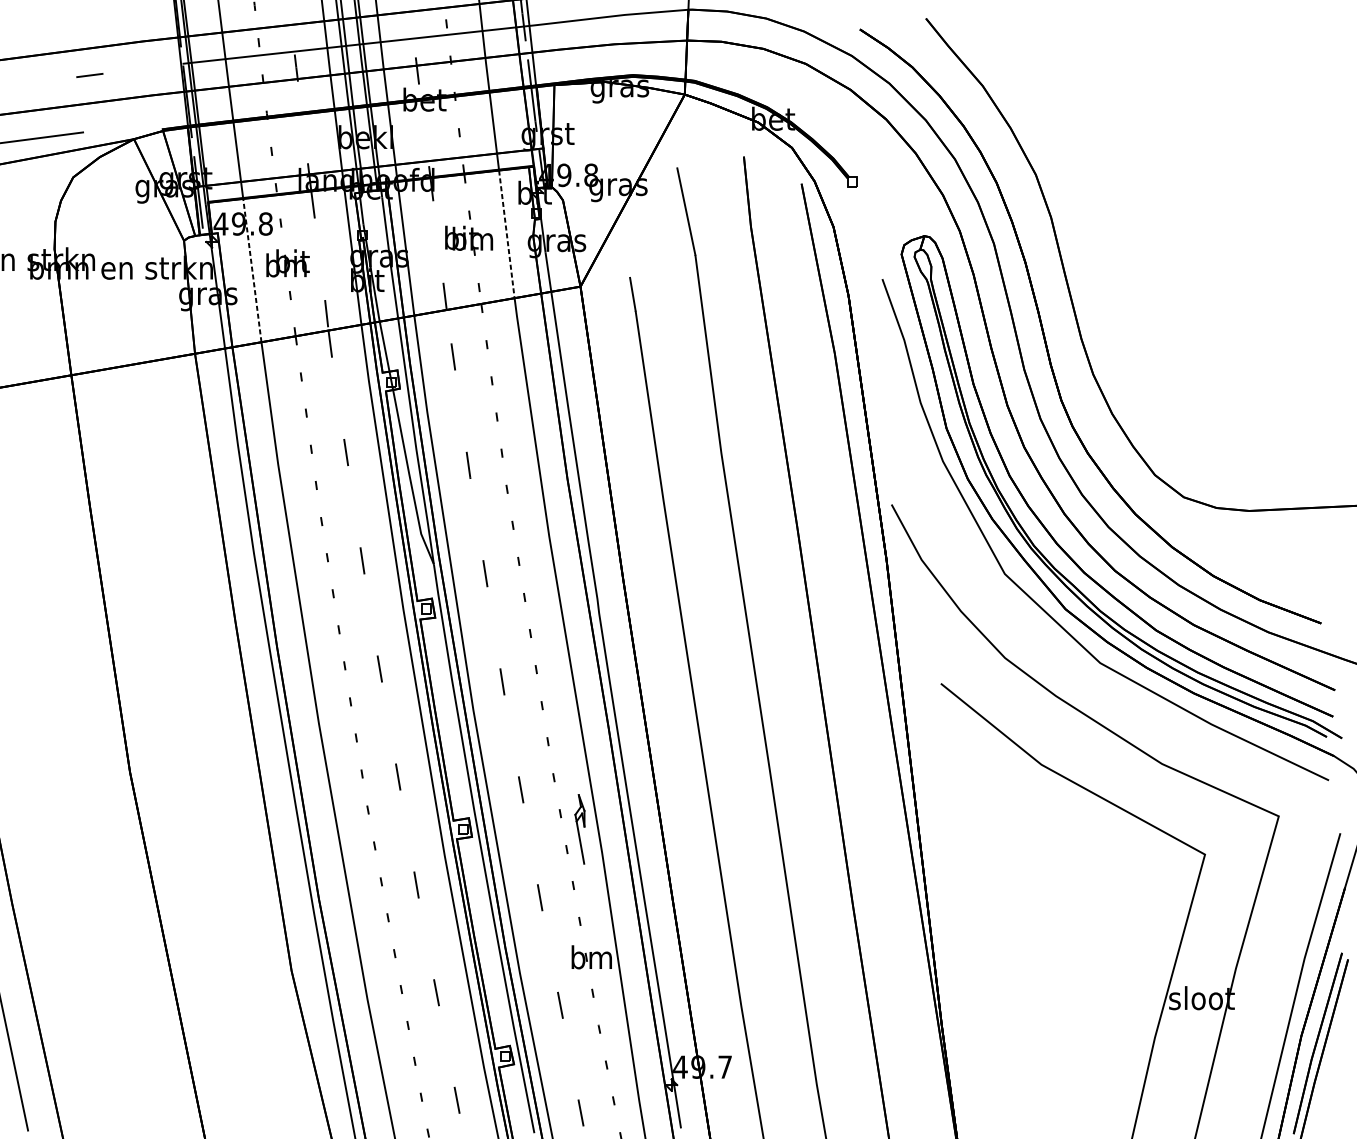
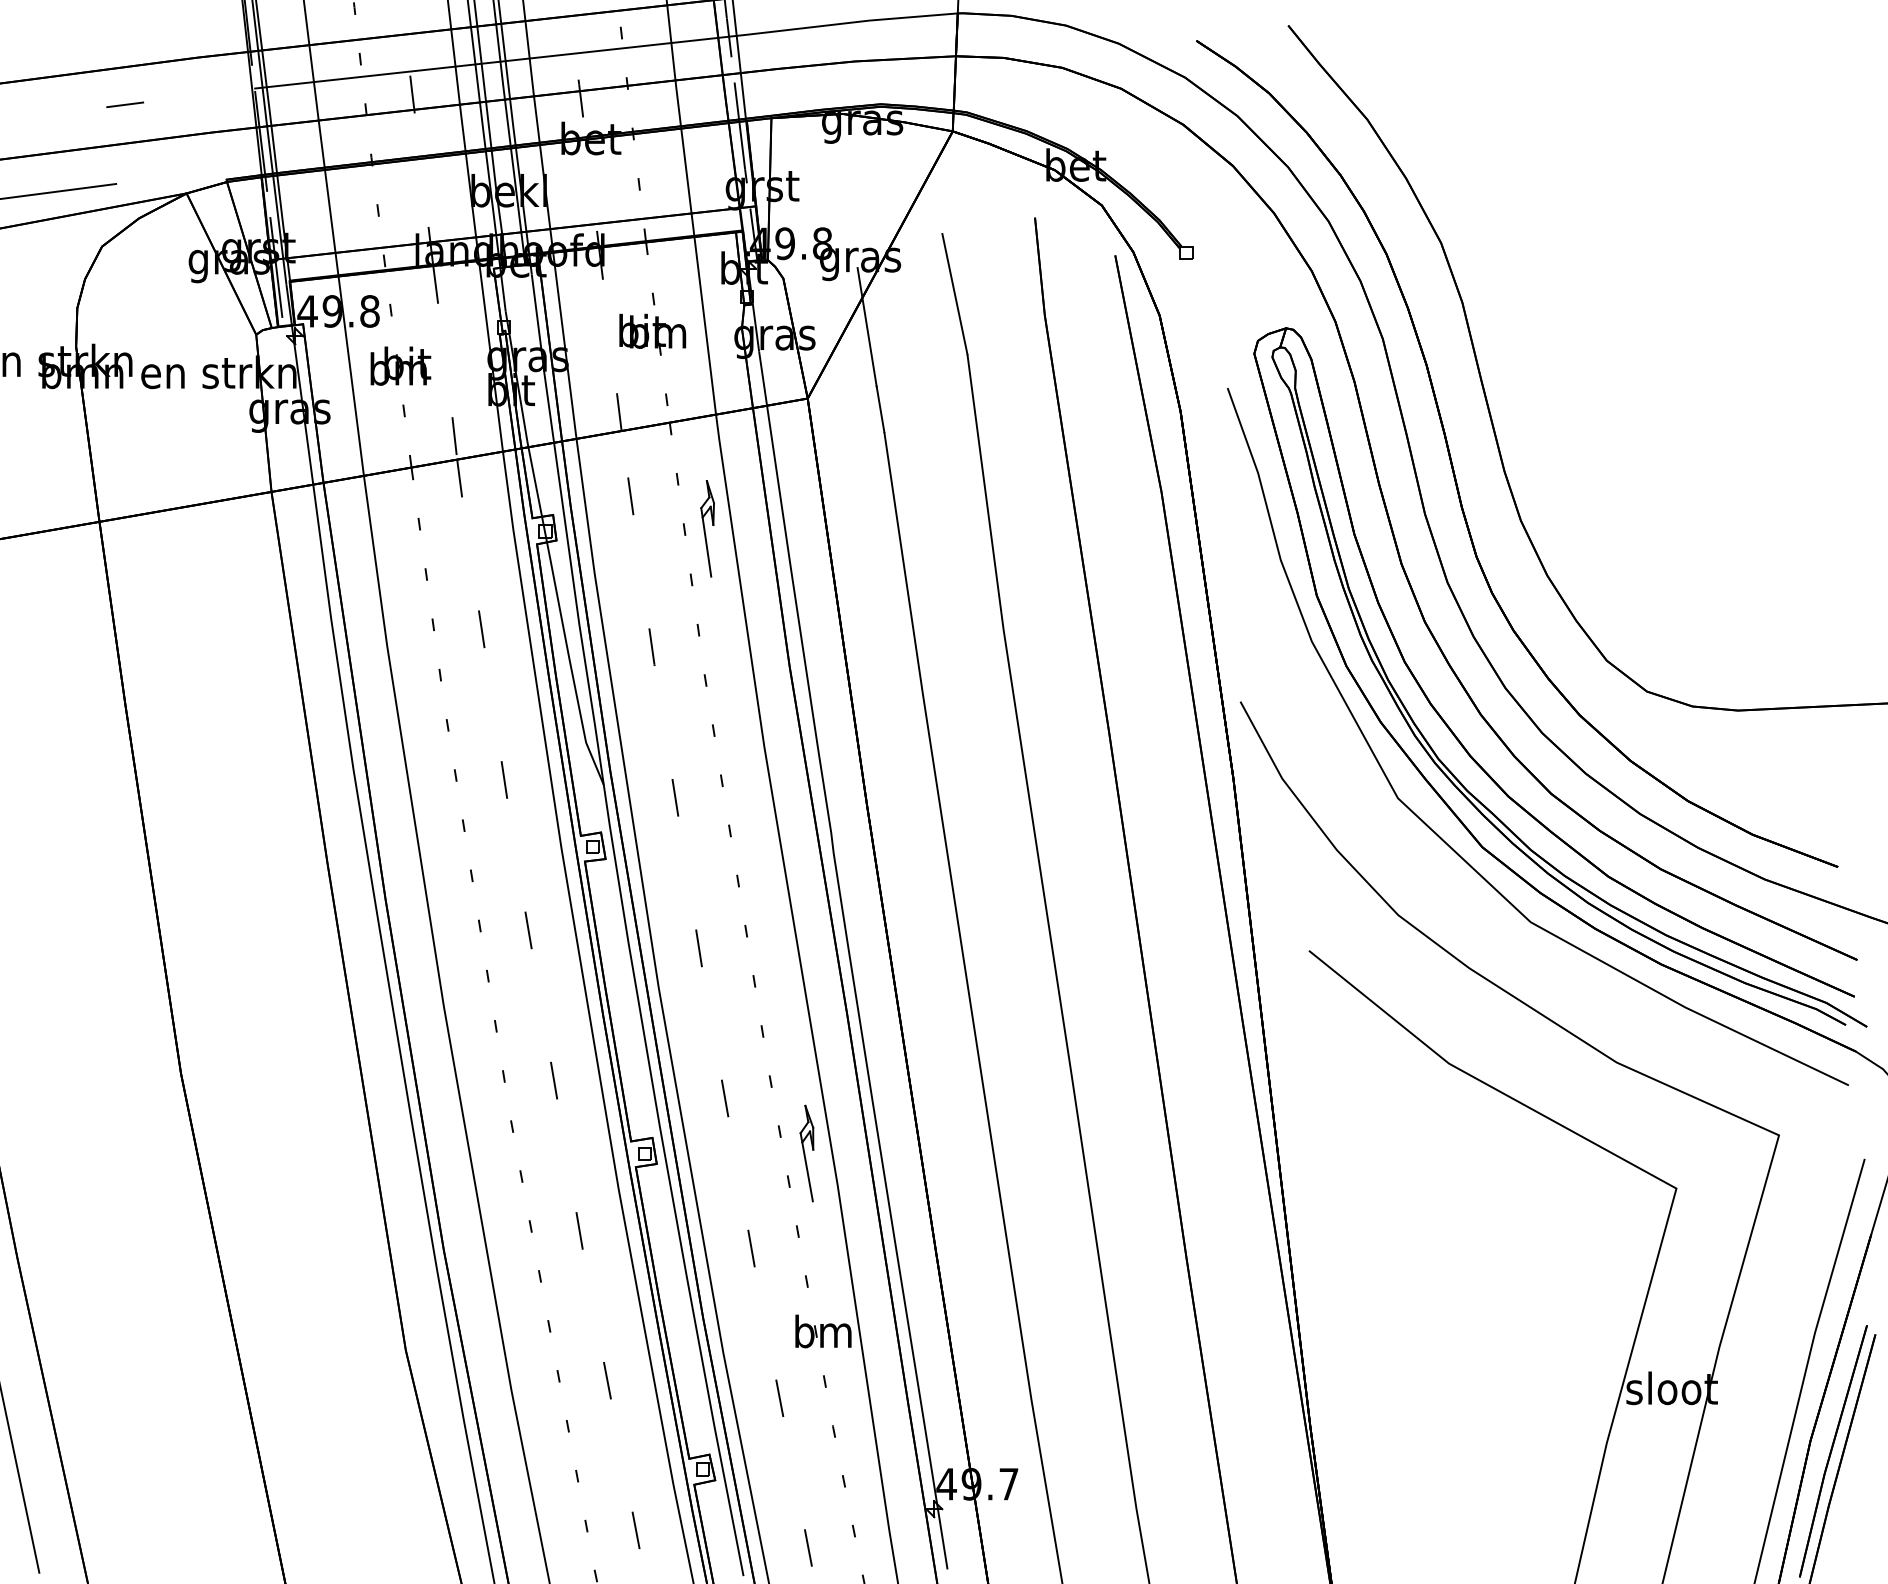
line: (507, 234) -> (705, 326), dashed -> solid
line: (622, 235) -> (866, 327), added
line: (252, 270) -> (351, 375), dashed -> solid
part: (508, 380) -> (707, 528), added

